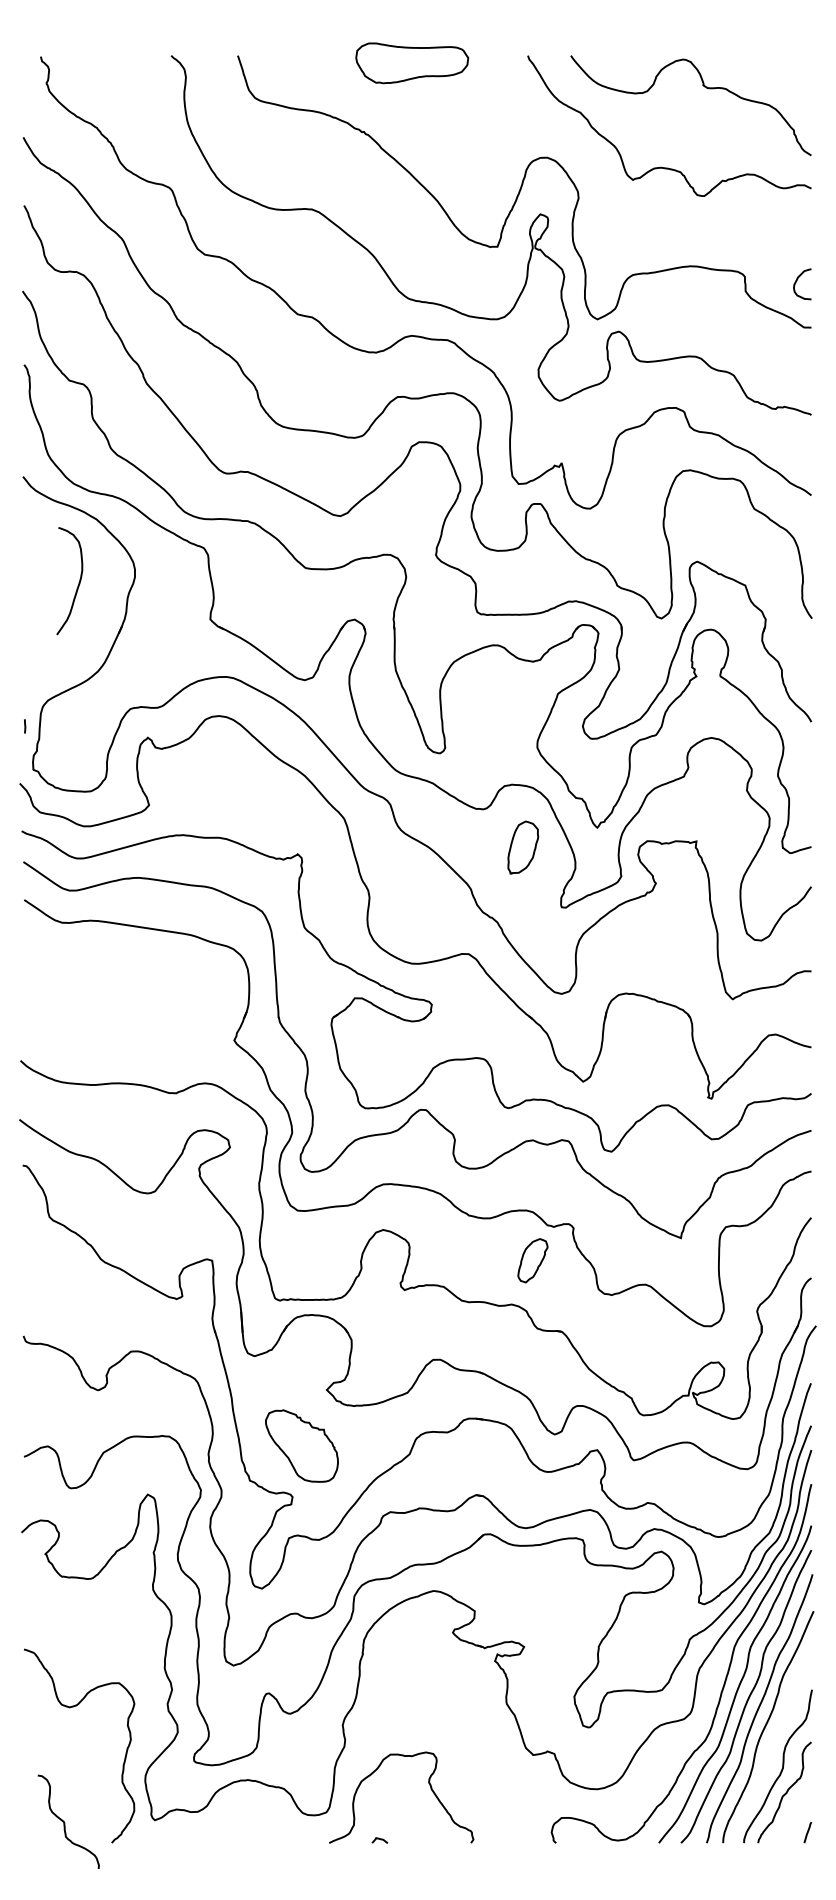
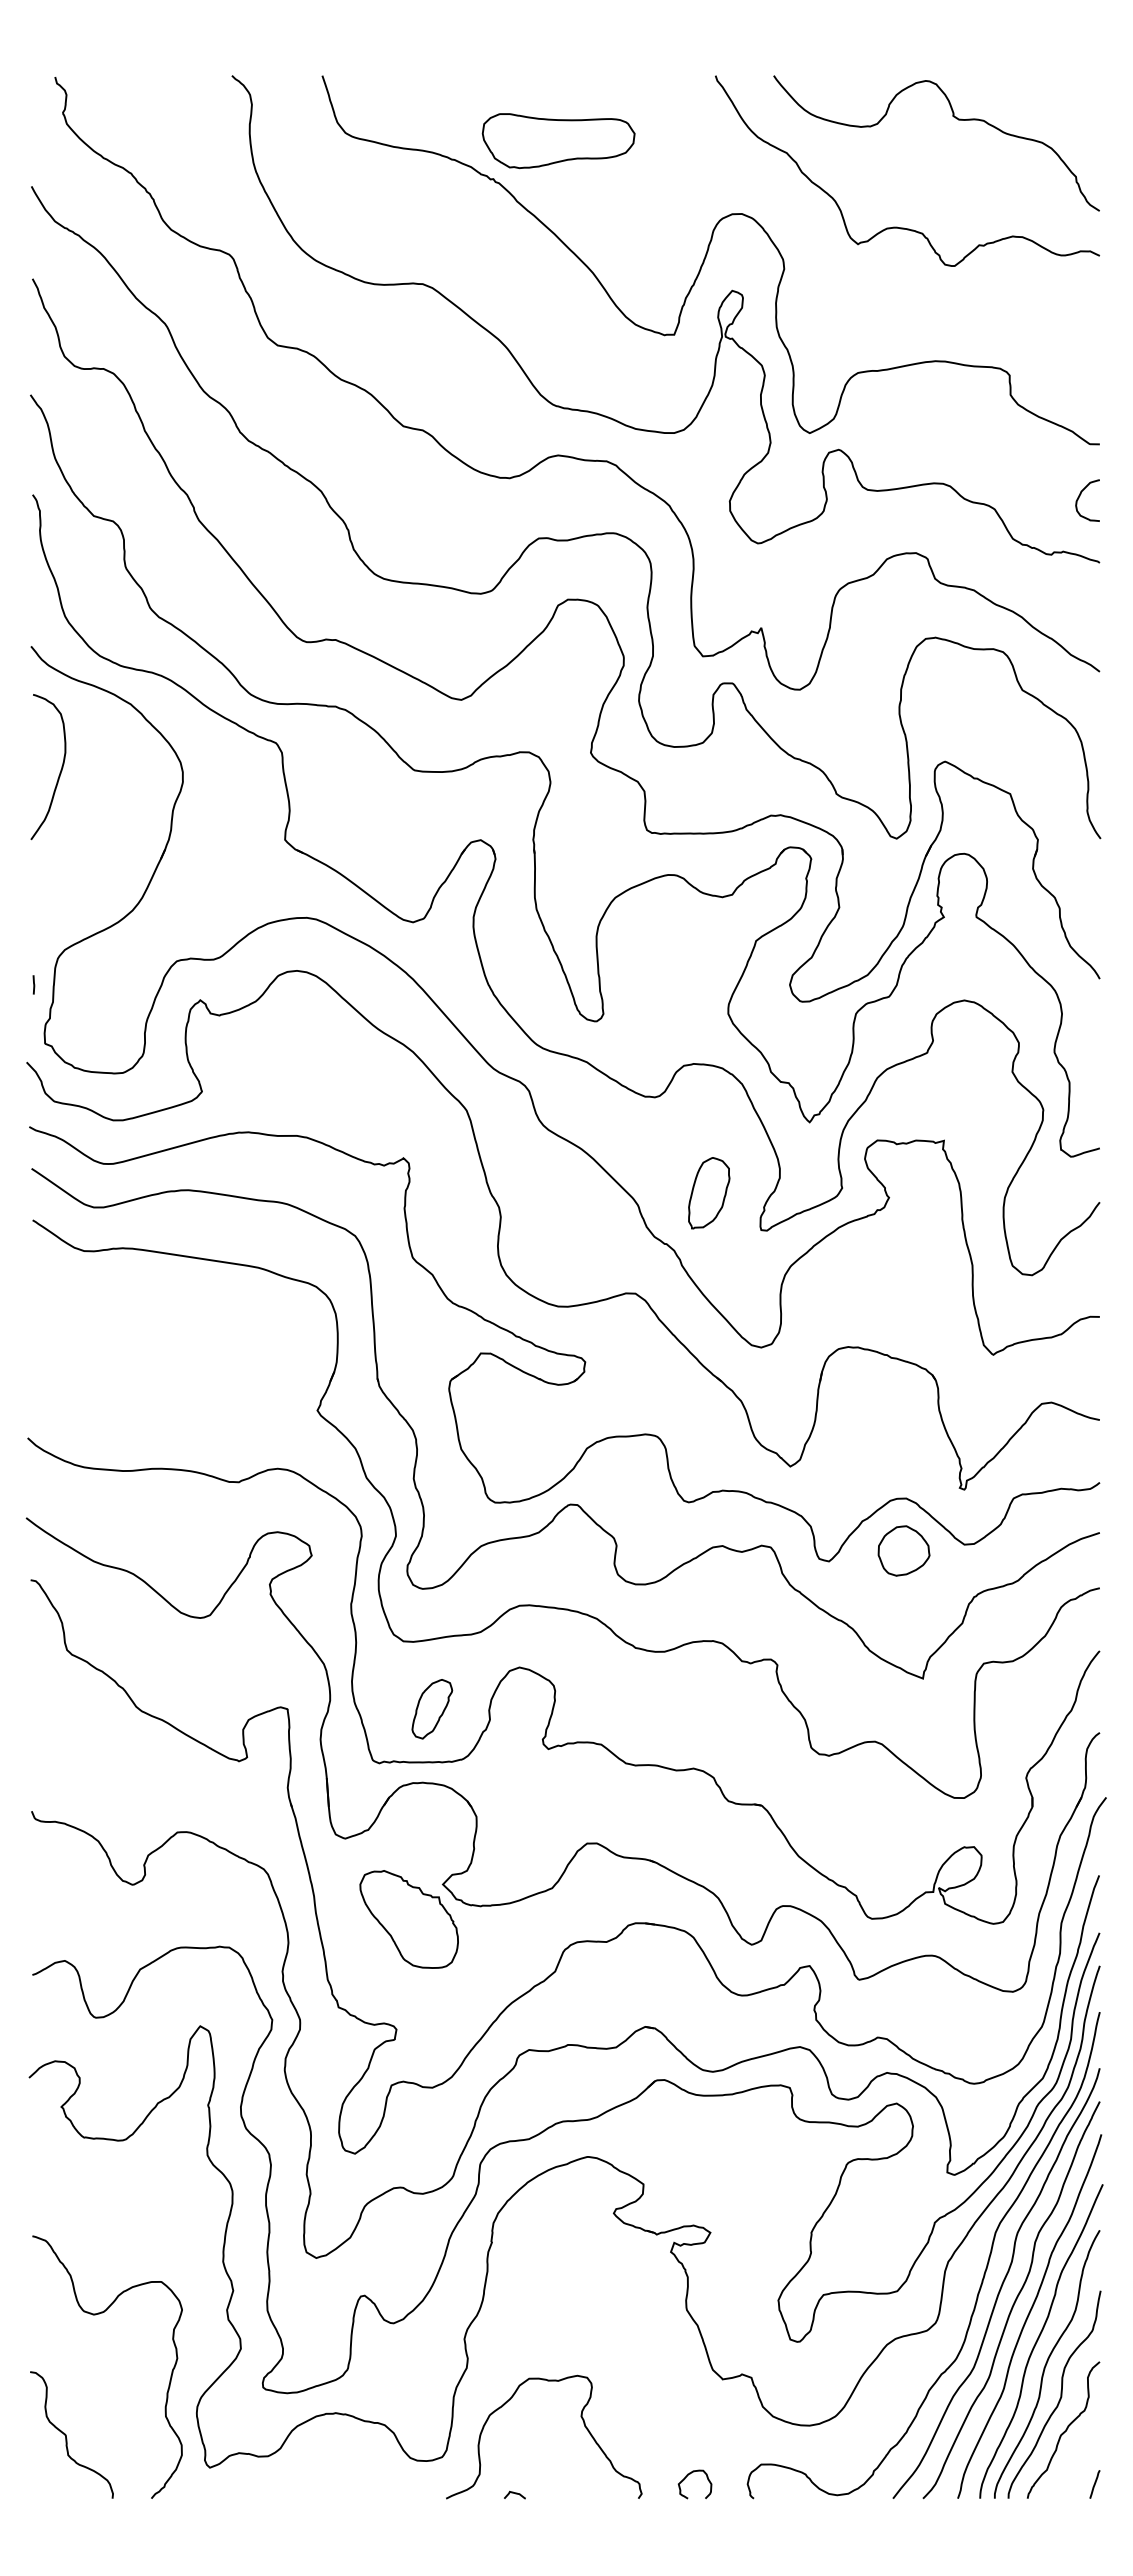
part: (412, 63) -> (558, 141), moved
curve: (797, 281) -> (1080, 496), moved
curve: (77, 585) -> (59, 772), moved
part: (523, 847) -> (709, 1193), moved
part: (666, 1143) -> (903, 1550), added
part: (533, 1260) -> (432, 1709), moved
part: (301, 1446) -> (408, 1919), moved
curve: (772, 1743) -> (1047, 2363), added
curve: (64, 1821) -> (66, 2434), moved
curve: (505, 1828) -> (685, 2479), added

